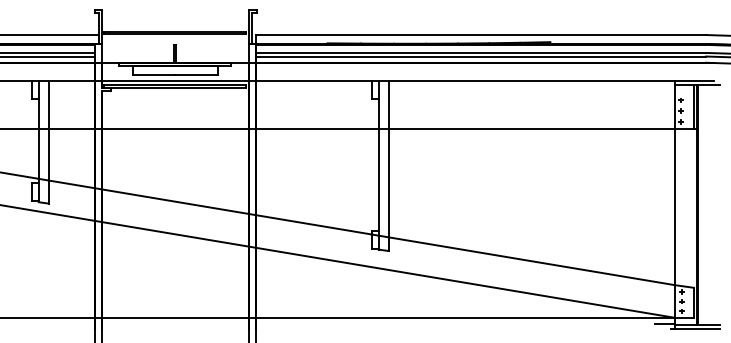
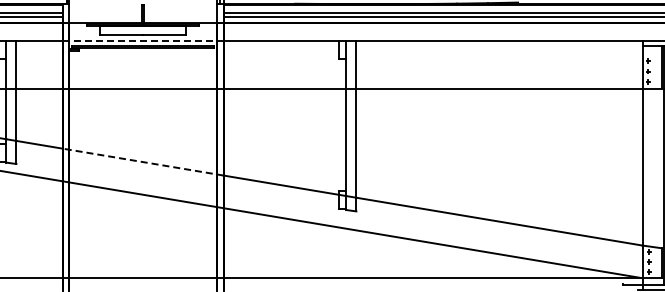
line: (175, 80) -> (143, 40), solid -> dashed
line: (175, 201) -> (143, 161), solid -> dashed

